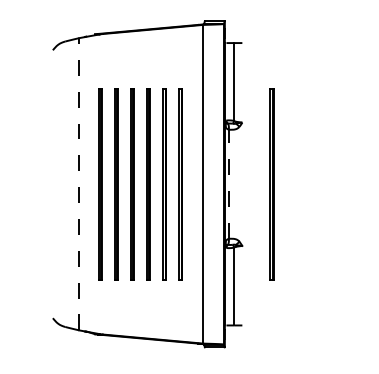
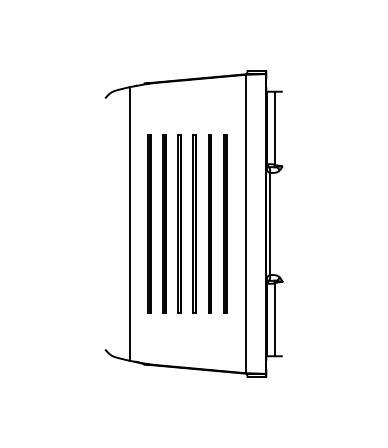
line: (229, 183) -> (270, 223), dashed -> solid
line: (272, 183) -> (310, 223), removed
line: (79, 184) -> (130, 224), dashed -> solid

